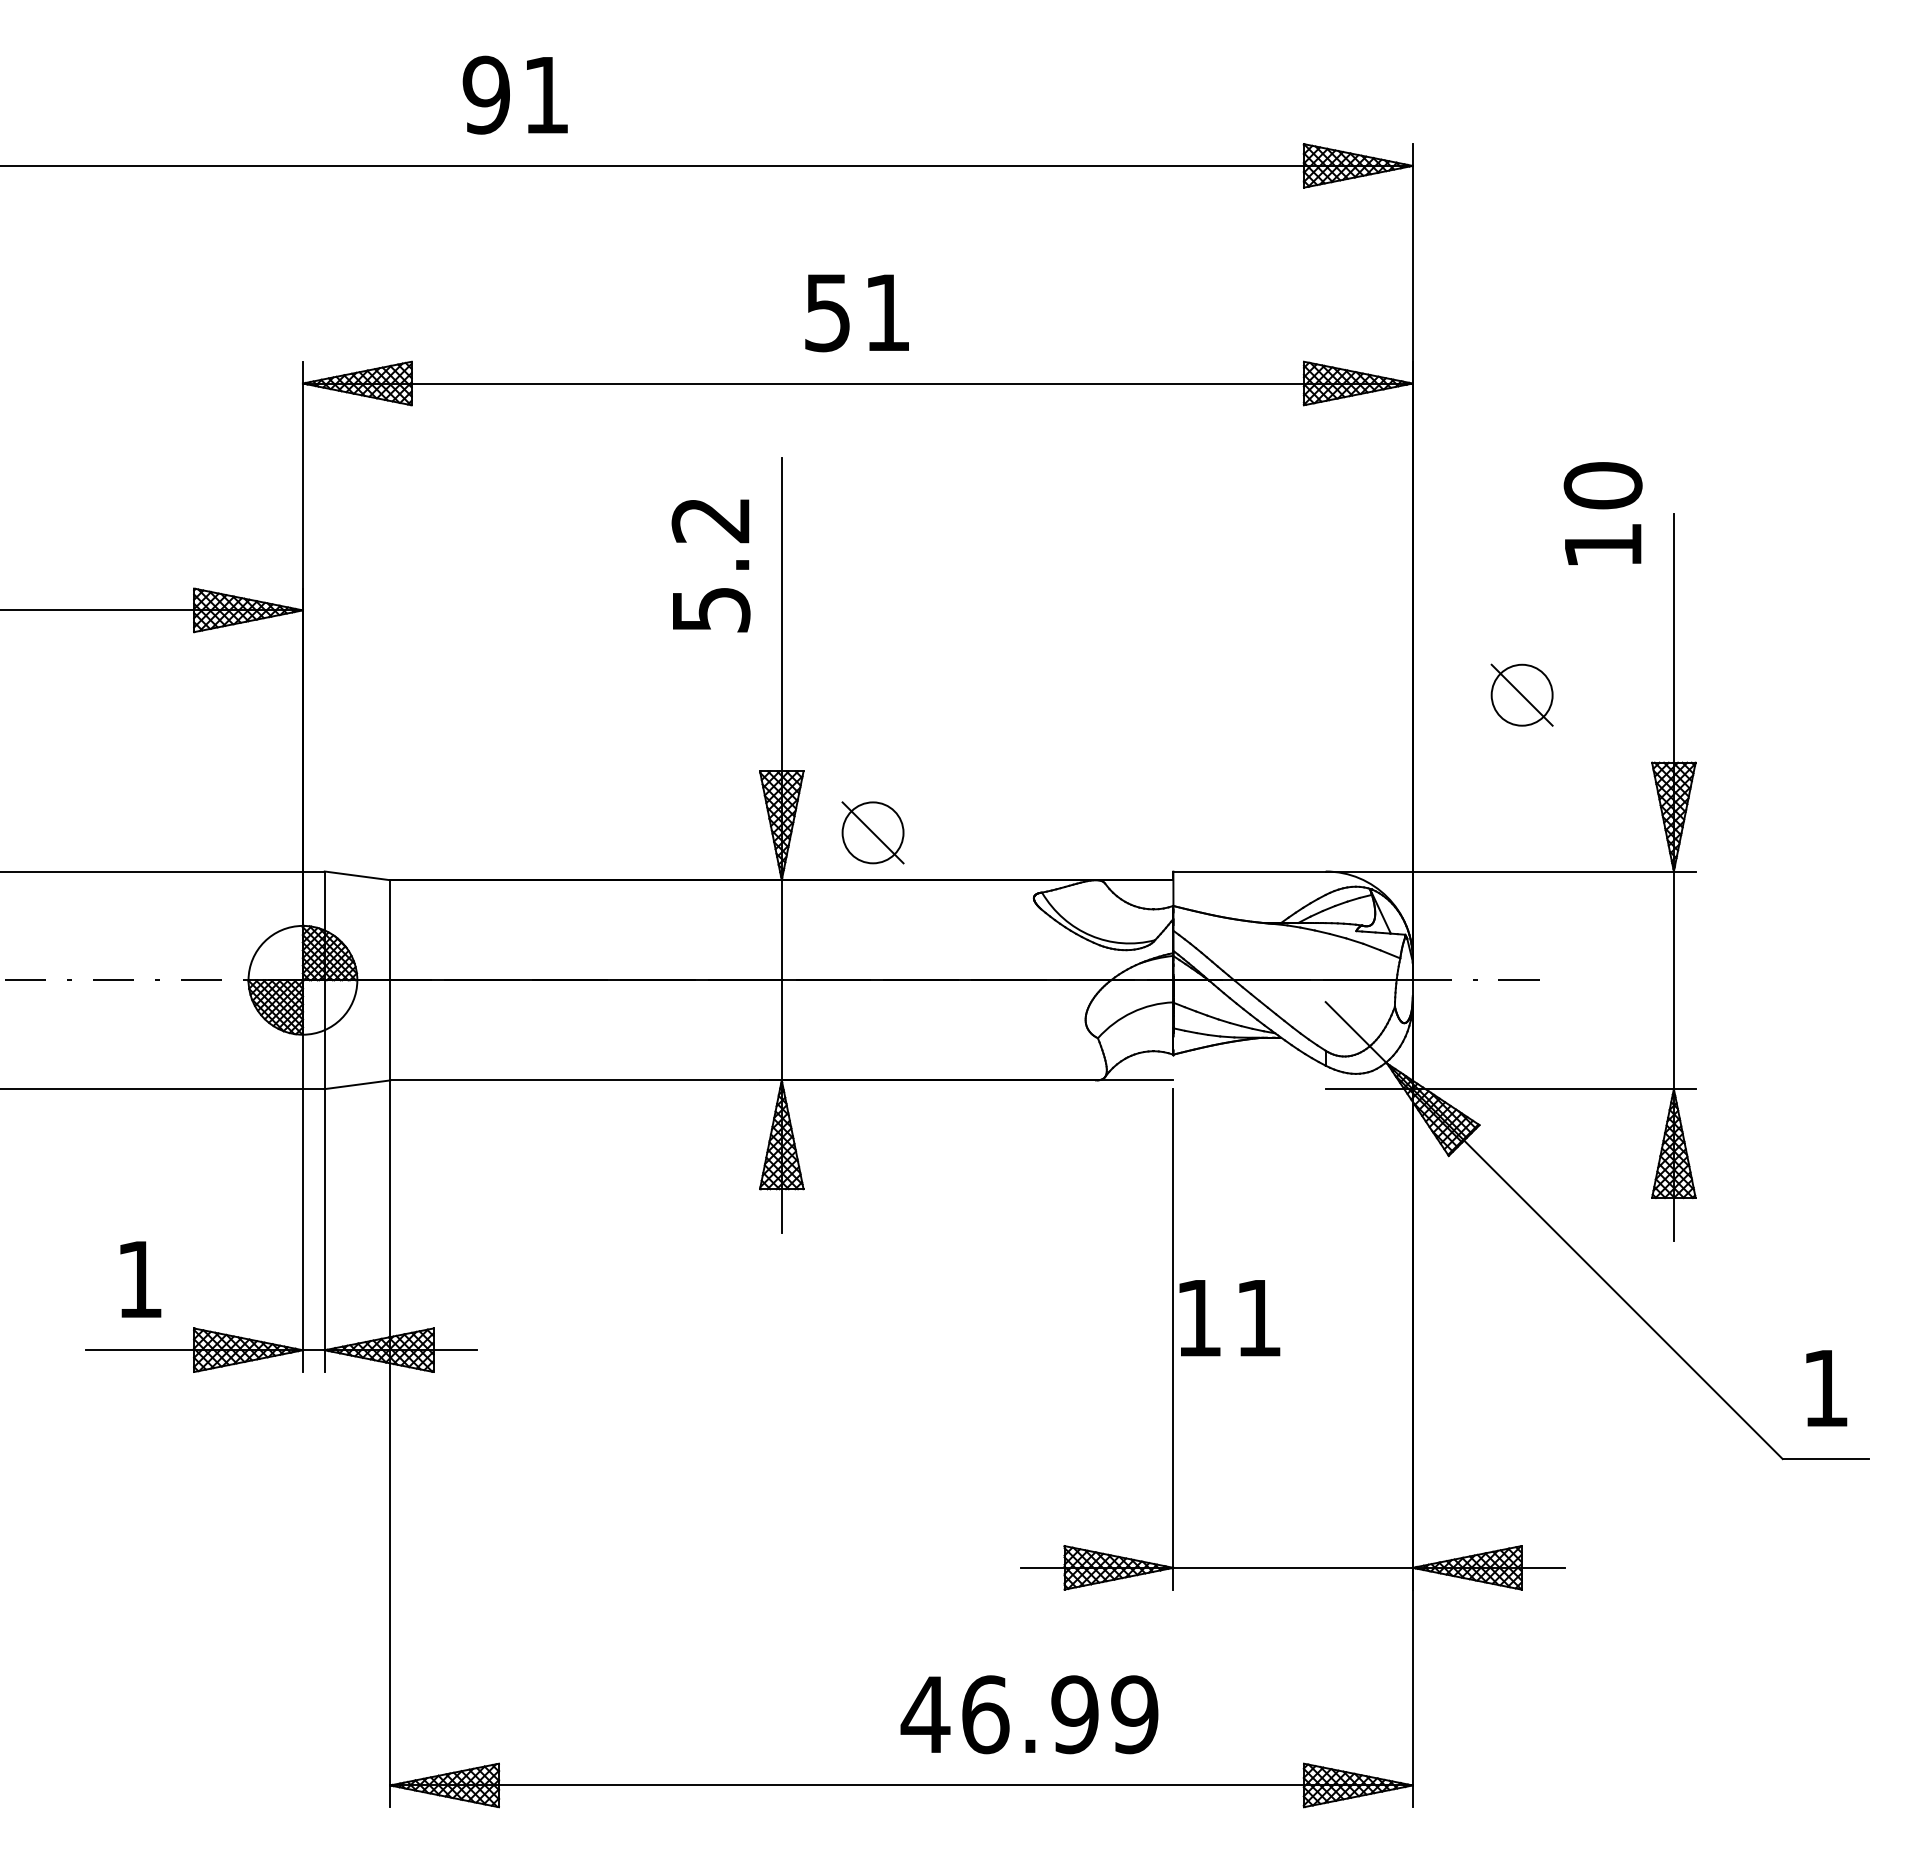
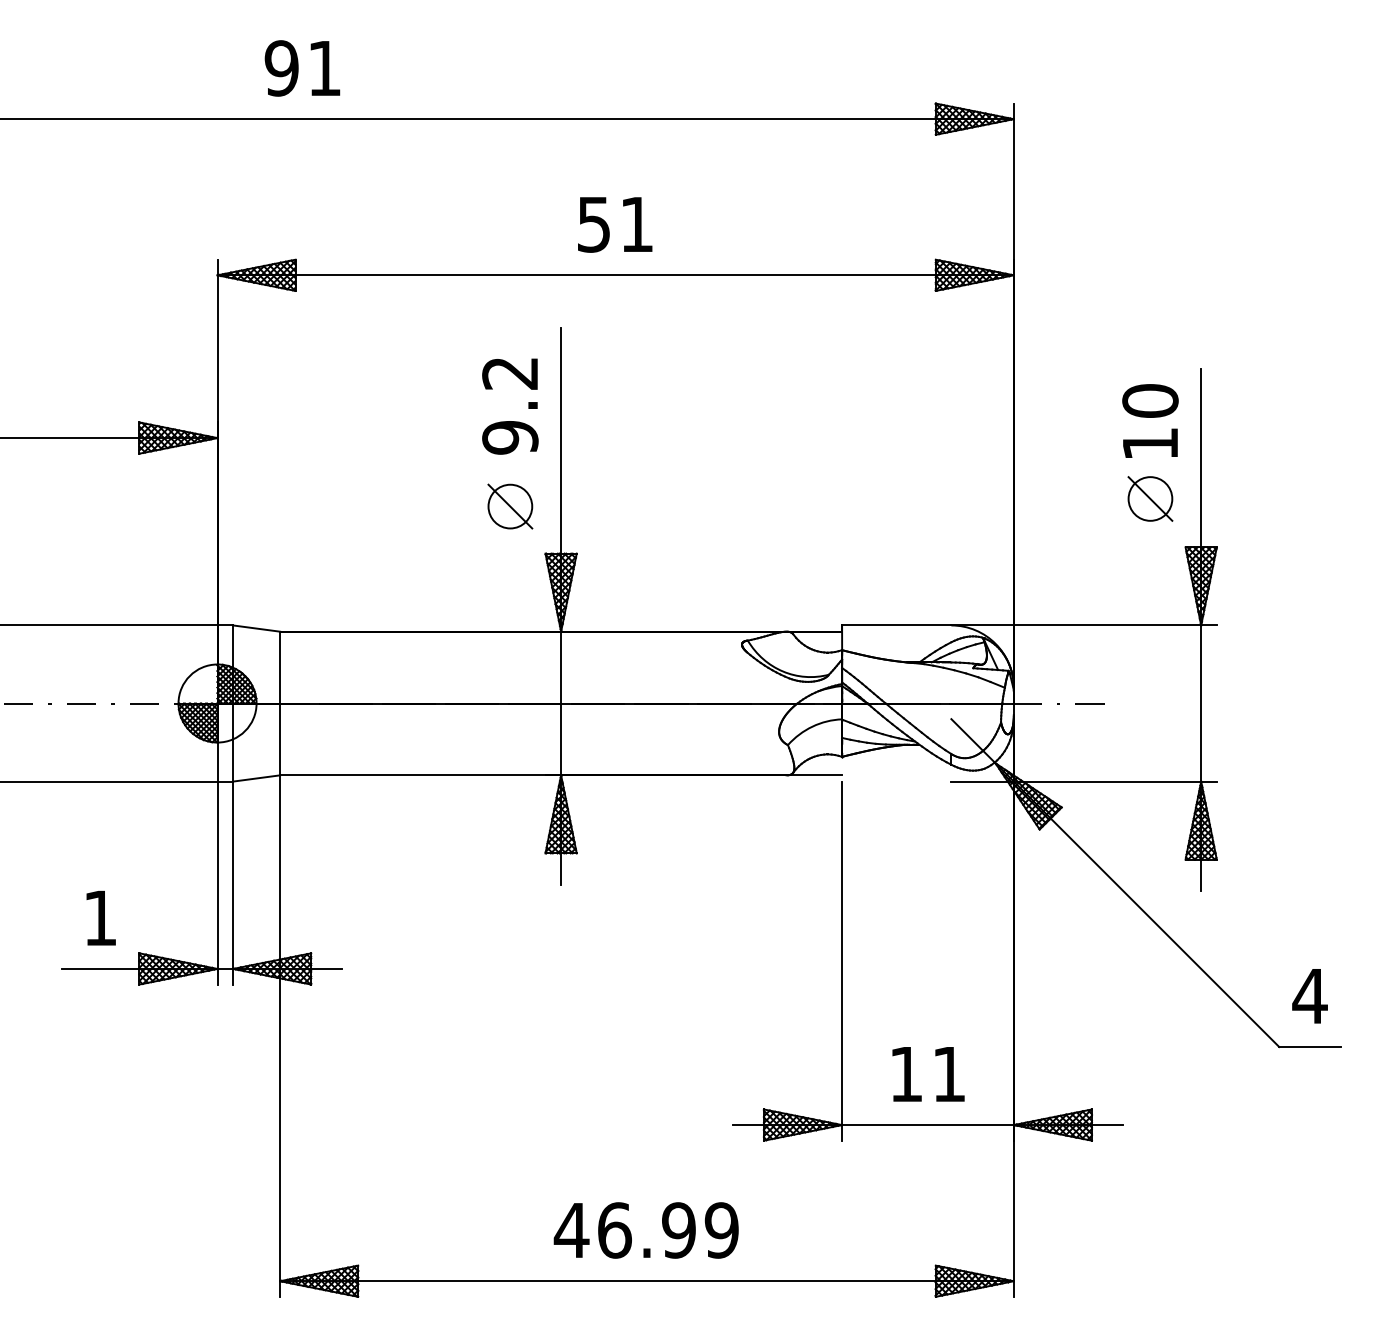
text: (514, 94) -> (301, 67), moved
text: (1602, 513) -> (1149, 420), moved
text: (710, 609) -> (509, 437), 5.2 -> 9.2
part: (1521, 694) -> (1149, 498), moved
part: (872, 832) -> (509, 506), moved
text: (1229, 1318) -> (928, 1074), moved
text: (1825, 1388) -> (1309, 996), 1 -> 4
text: (1029, 1714) -> (646, 1230), moved

